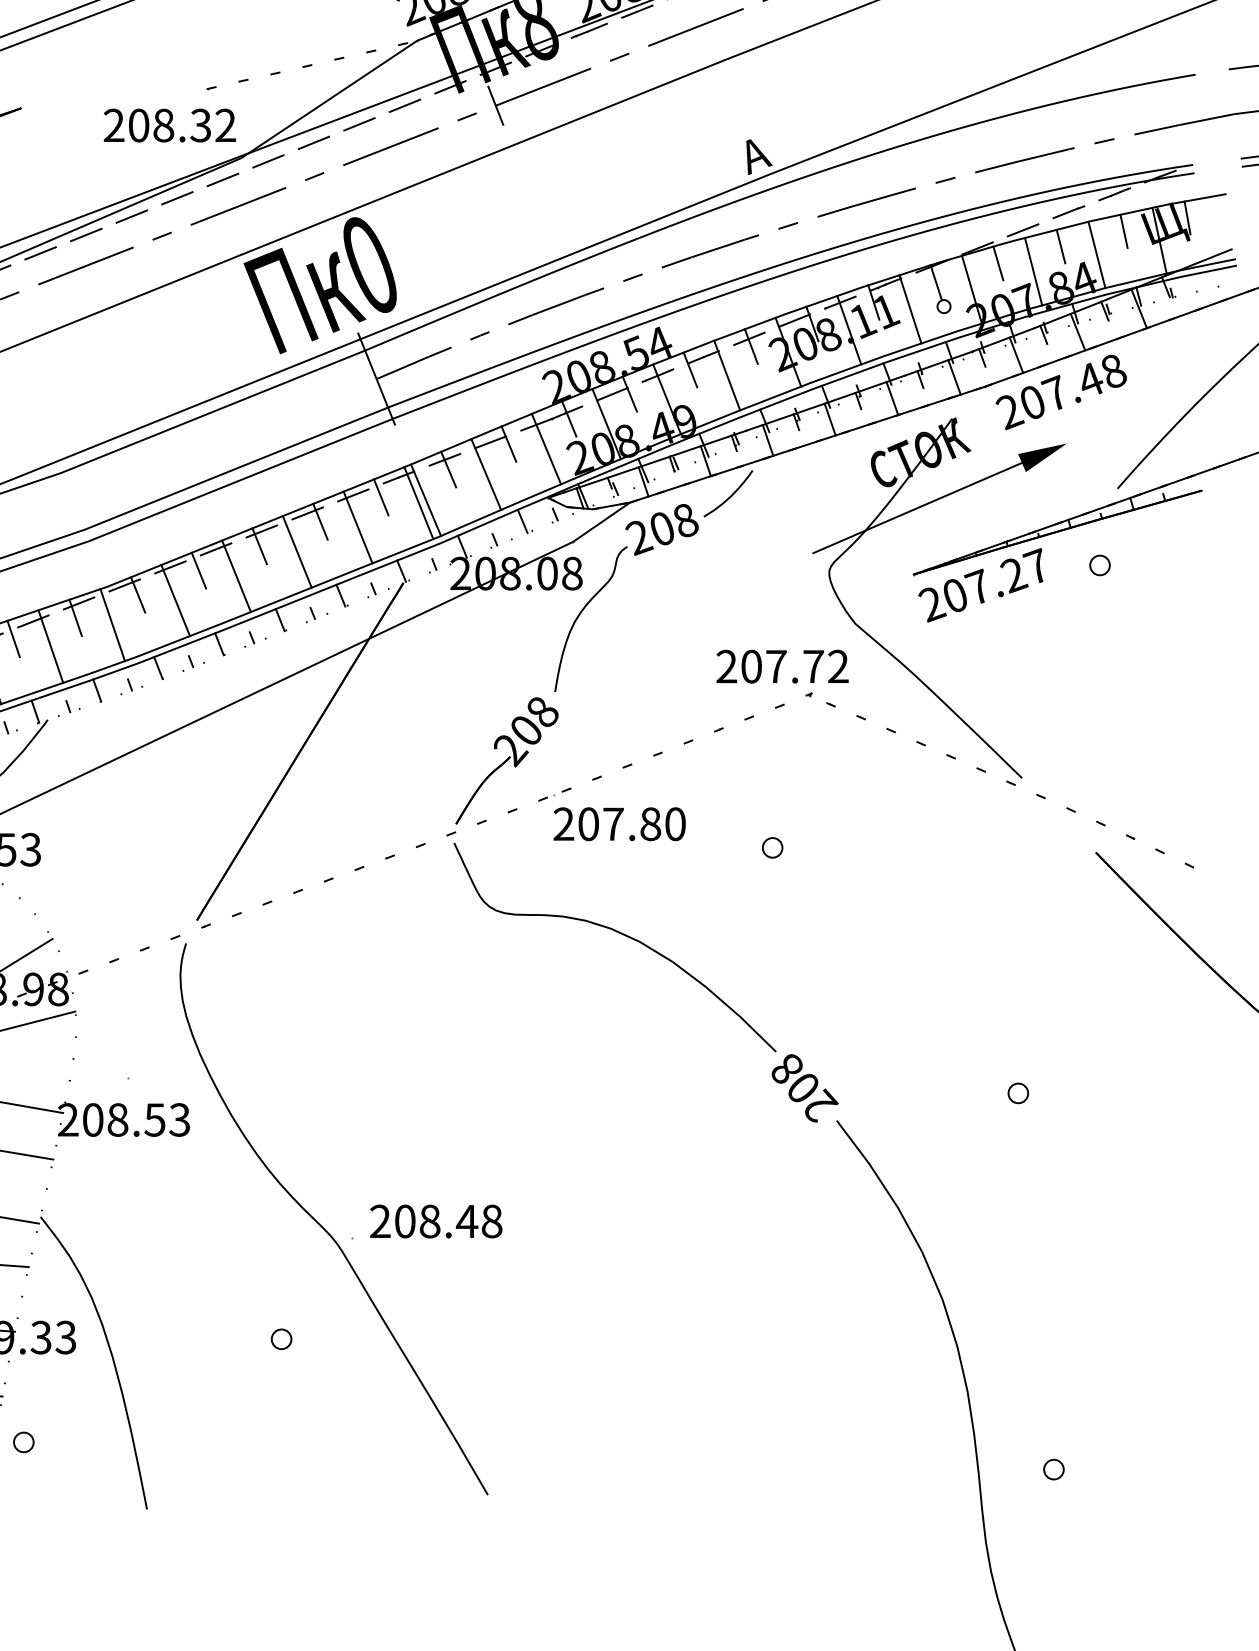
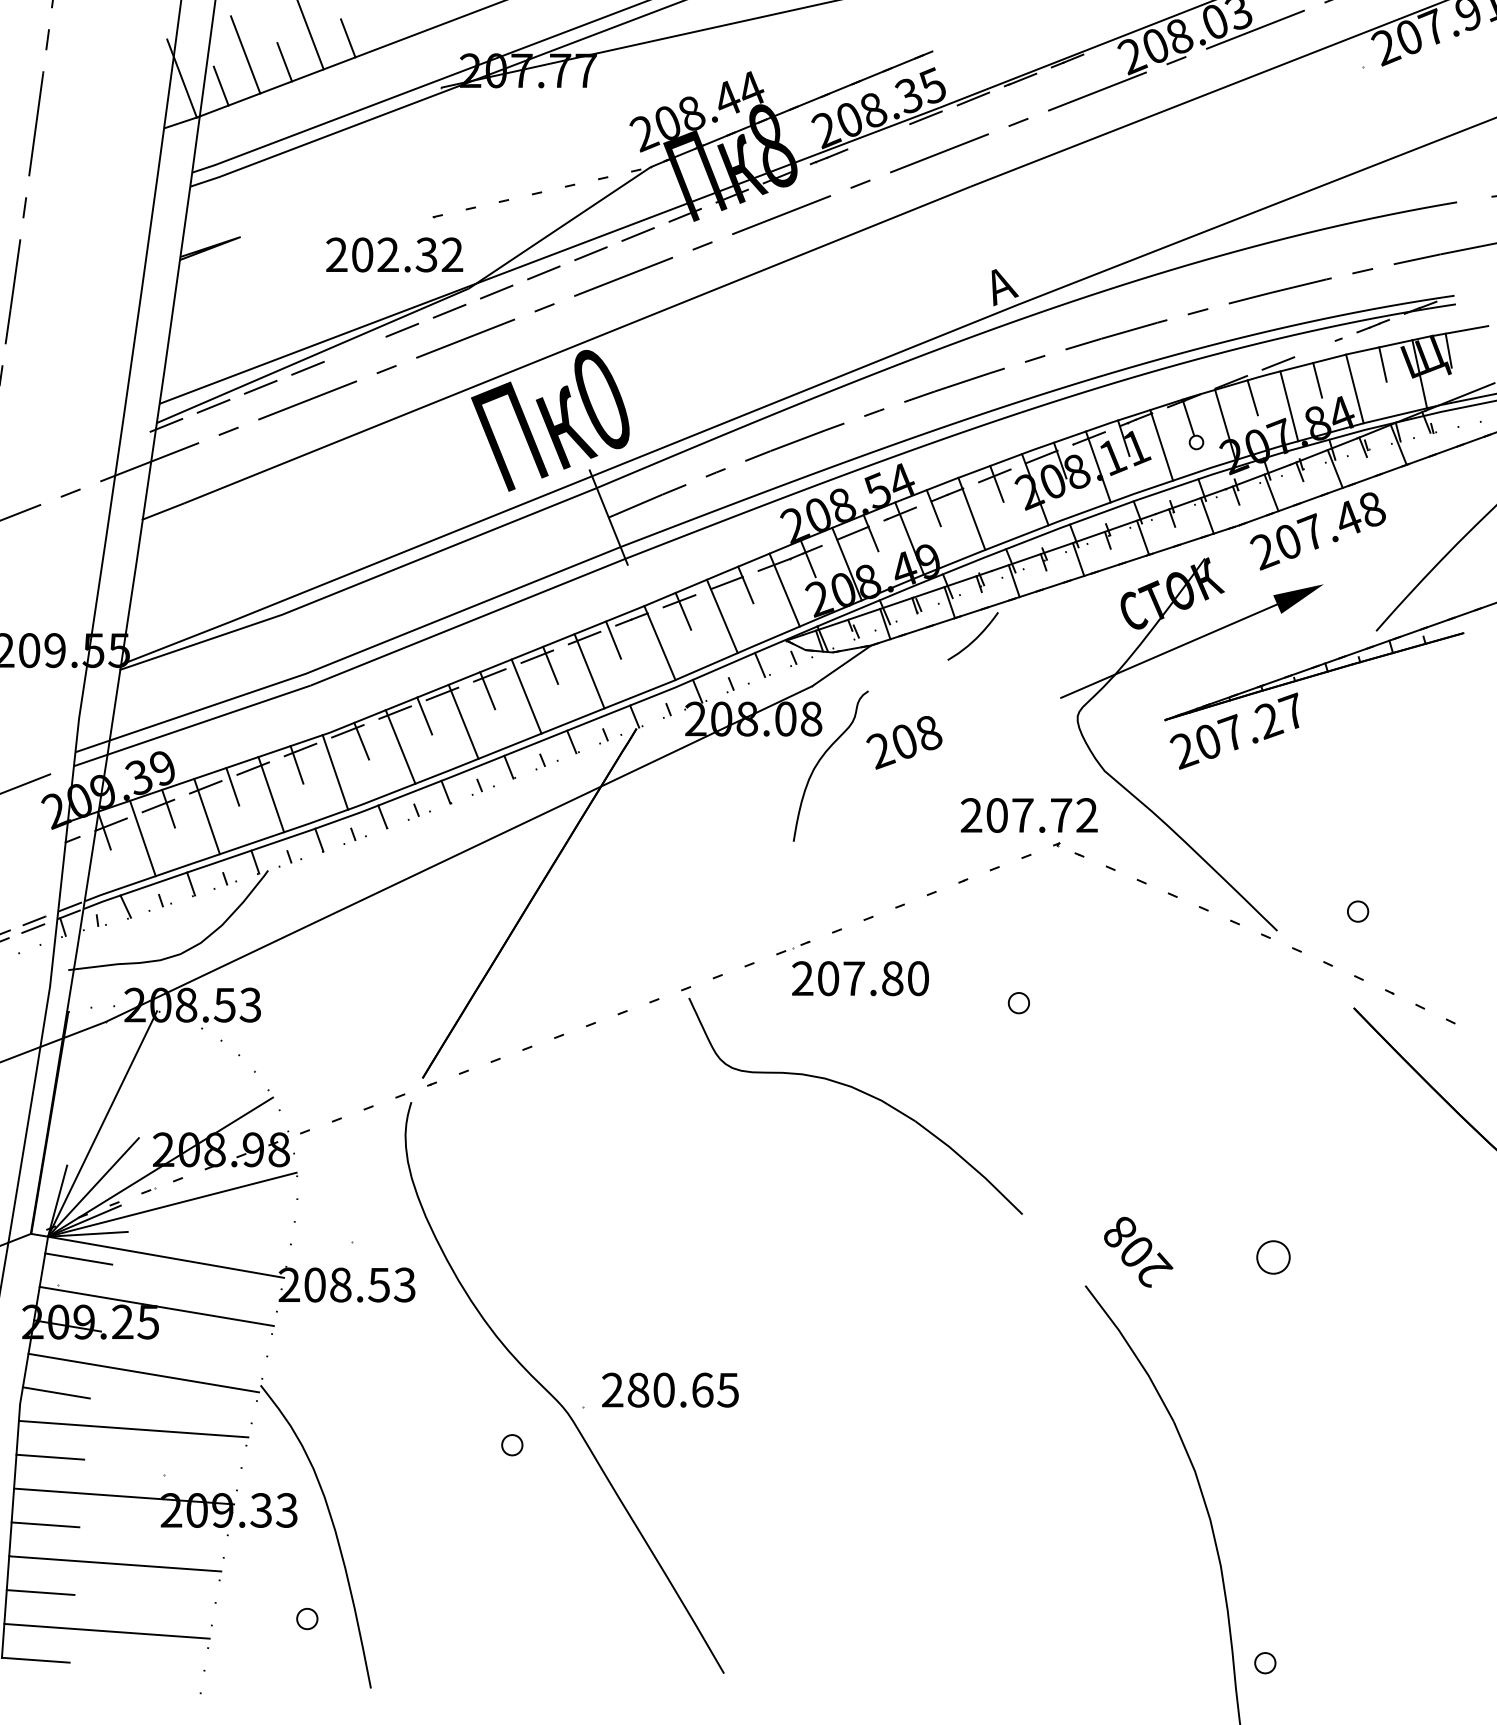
line: (637, 11) -> (878, 136), removed
line: (495, 105) -> (731, 234), removed
text: (163, 125) -> (387, 254), 208.32 -> 202.32
line: (1065, 212) -> (1322, 345), removed
line: (131, 215) -> (354, 348), removed
line: (418, 502) -> (652, 645), removed
text: (662, 529) -> (904, 742), moved
part: (1100, 565) -> (1358, 911), moved
part: (506, 760) -> (743, 912), removed
text: (805, 1087) -> (1138, 1251), moved
part: (1018, 1093) -> (1273, 1257), size x1.6
text: (448, 1220) -> (683, 1389), 208.48 -> 280.65
part: (281, 1339) -> (512, 1445), moved
part: (24, 1442) -> (307, 1619), moved
part: (1054, 1469) -> (1265, 1663), moved

